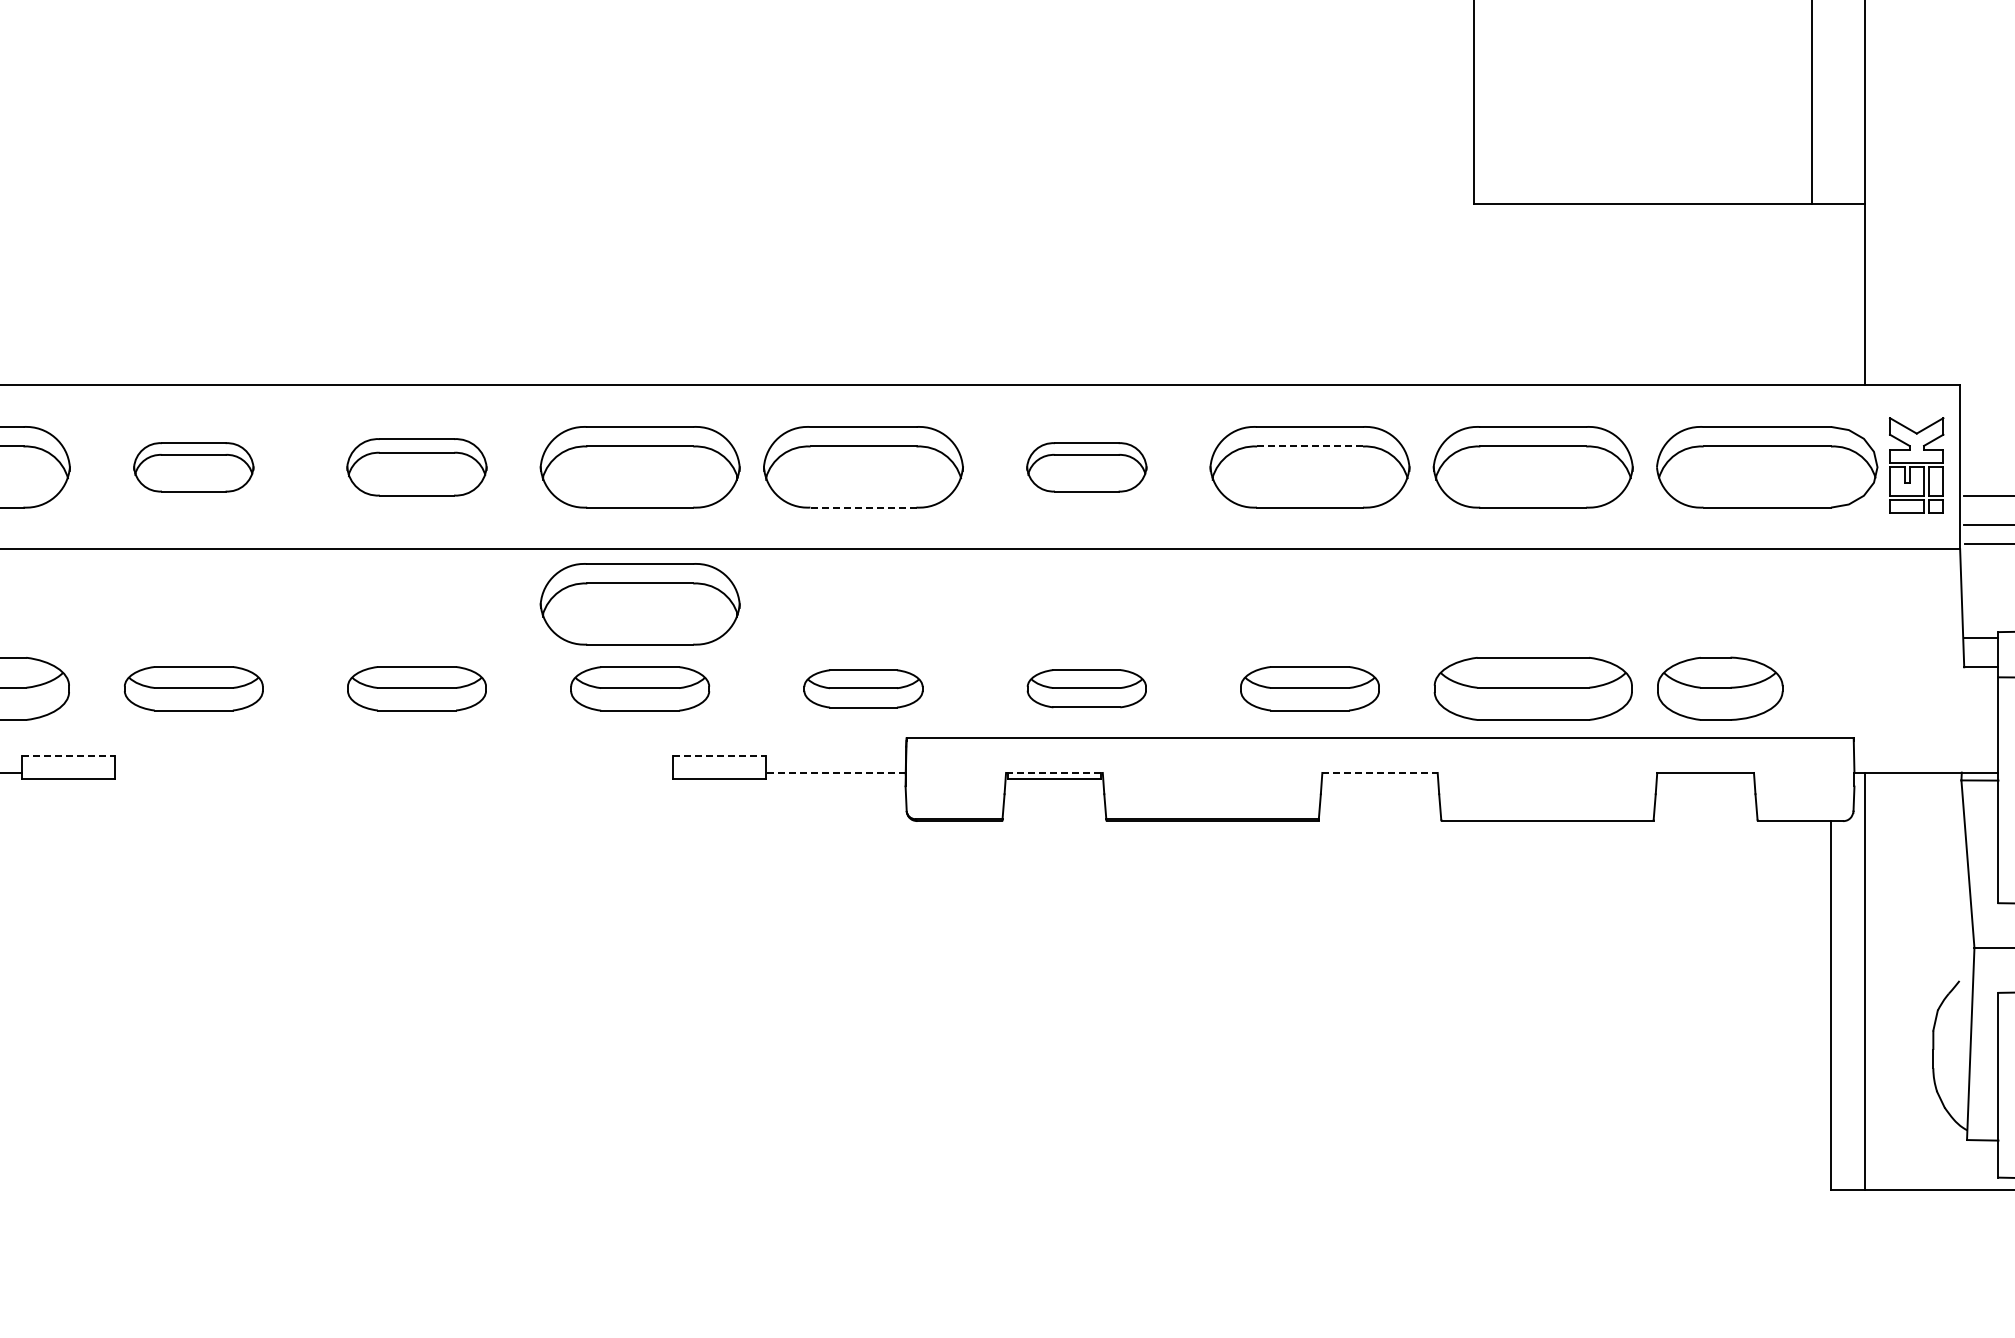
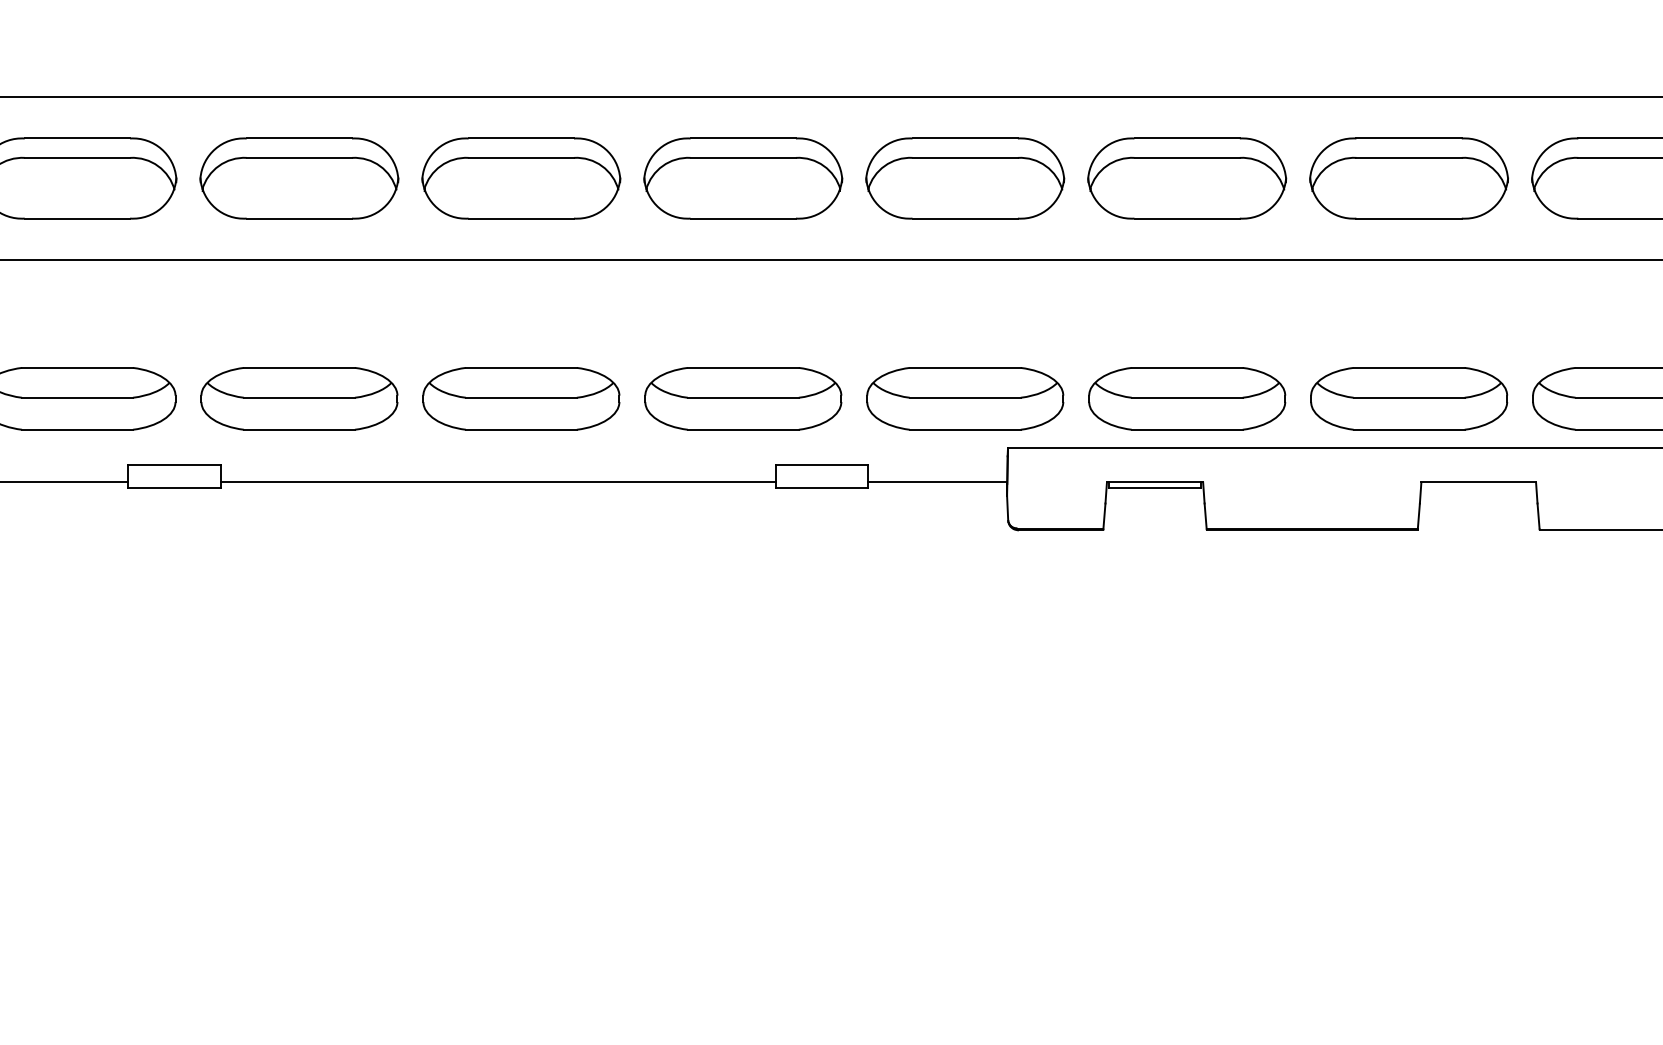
line: (1310, 446) -> (1409, 157), dashed -> solid
part: (193, 467) -> (299, 178), size x1.67
part: (416, 467) -> (520, 178), size x1.43
part: (1086, 467) -> (1186, 178), size x1.67
line: (863, 507) -> (965, 218), dashed -> solid
part: (639, 604) -> (742, 314), removed
part: (193, 688) -> (299, 398), size x1.43
part: (416, 688) -> (520, 398), size x1.43
part: (639, 688) -> (742, 398), size x1.43
part: (863, 688) -> (965, 398), size x1.67
part: (1086, 688) -> (1186, 398), size x1.67
part: (1309, 688) -> (1408, 398), size x1.43
line: (68, 755) -> (174, 465), dashed -> solid
line: (719, 755) -> (822, 465), dashed -> solid
line: (393, 772) -> (498, 481), added
line: (835, 772) -> (937, 481), dashed -> solid
line: (1054, 772) -> (1155, 481), dashed -> solid
line: (1380, 772) -> (1479, 481), dashed -> solid

